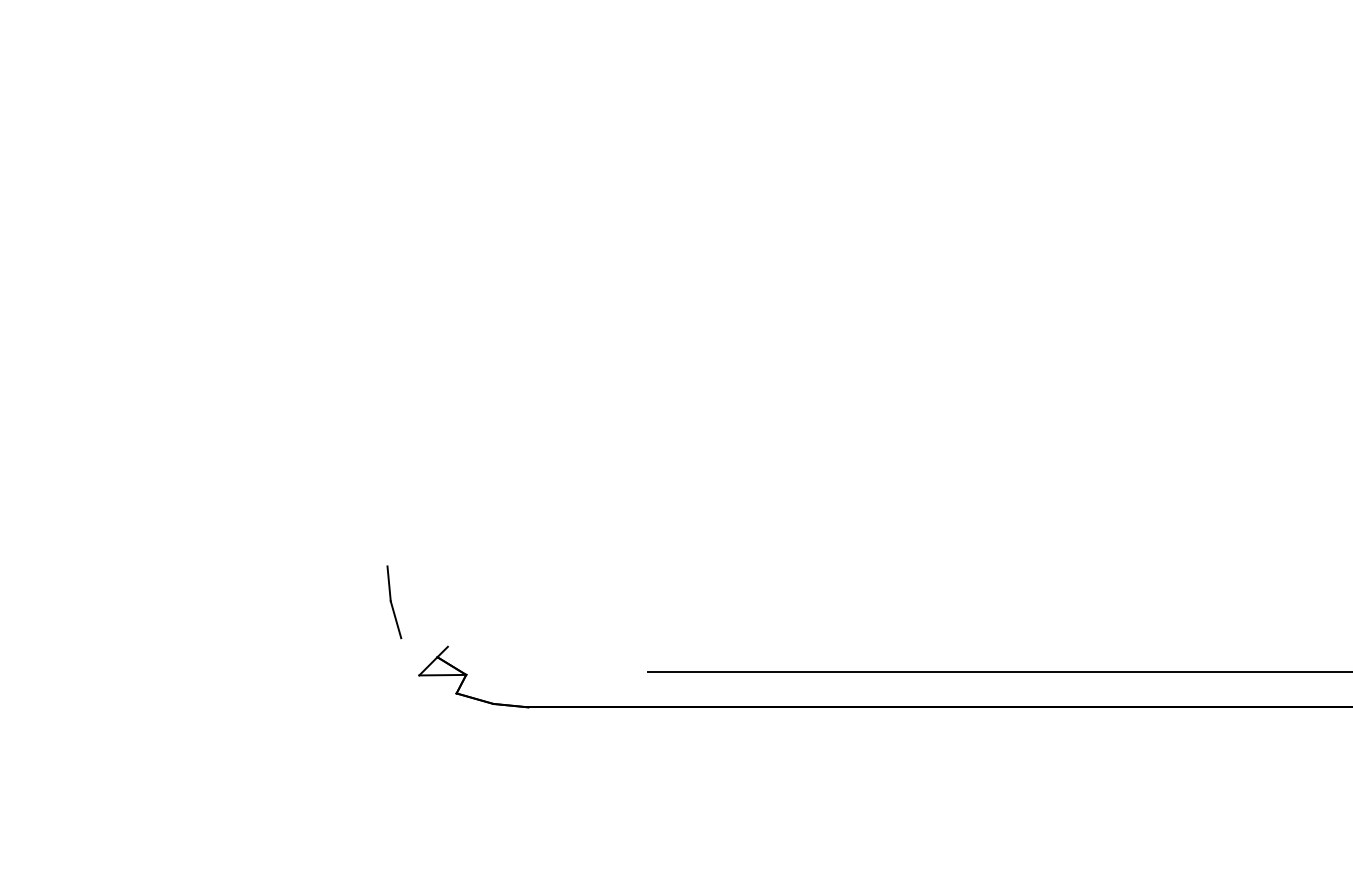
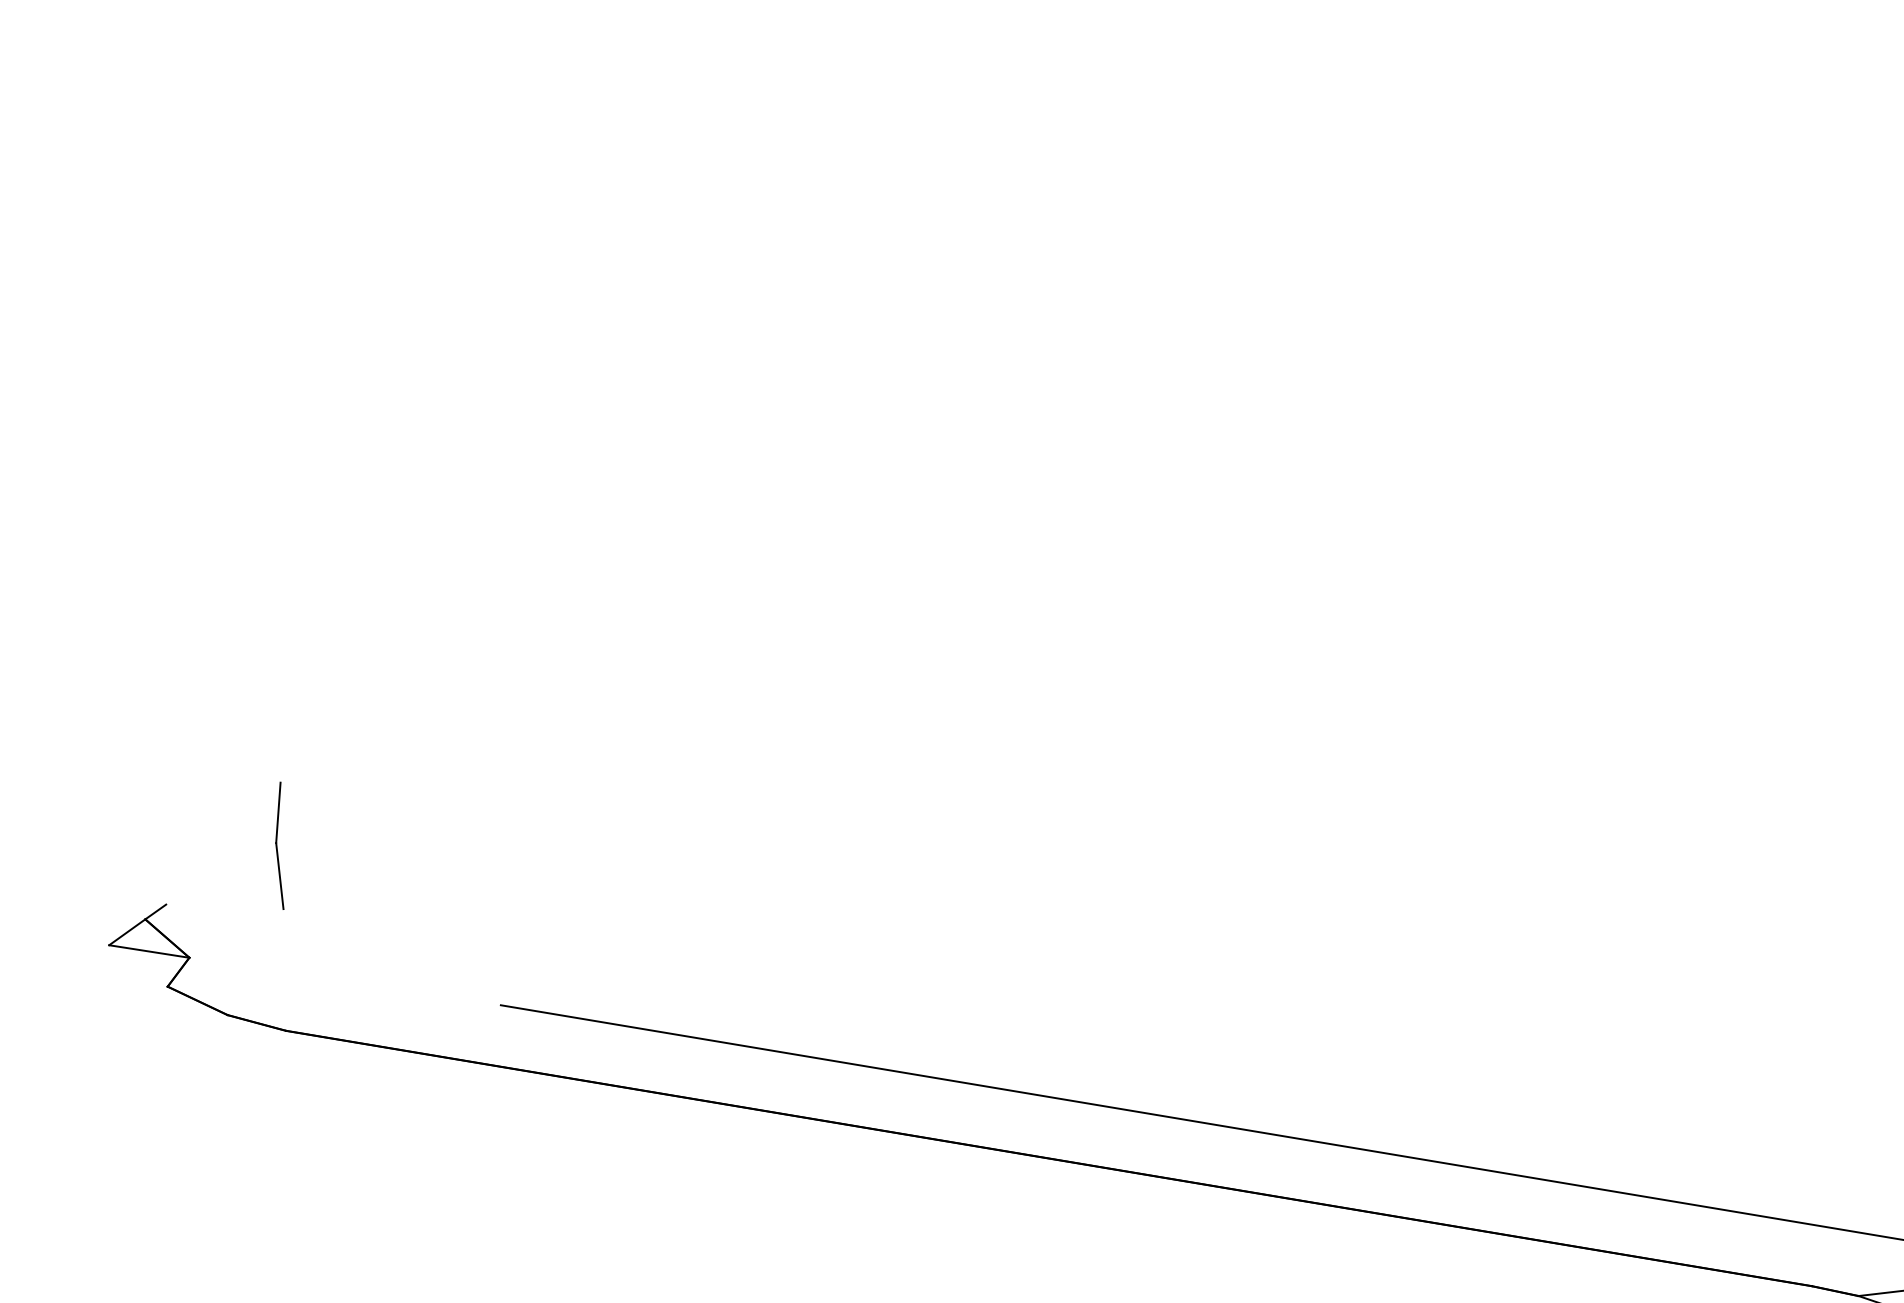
part: (394, 602) -> (282, 846), moved

